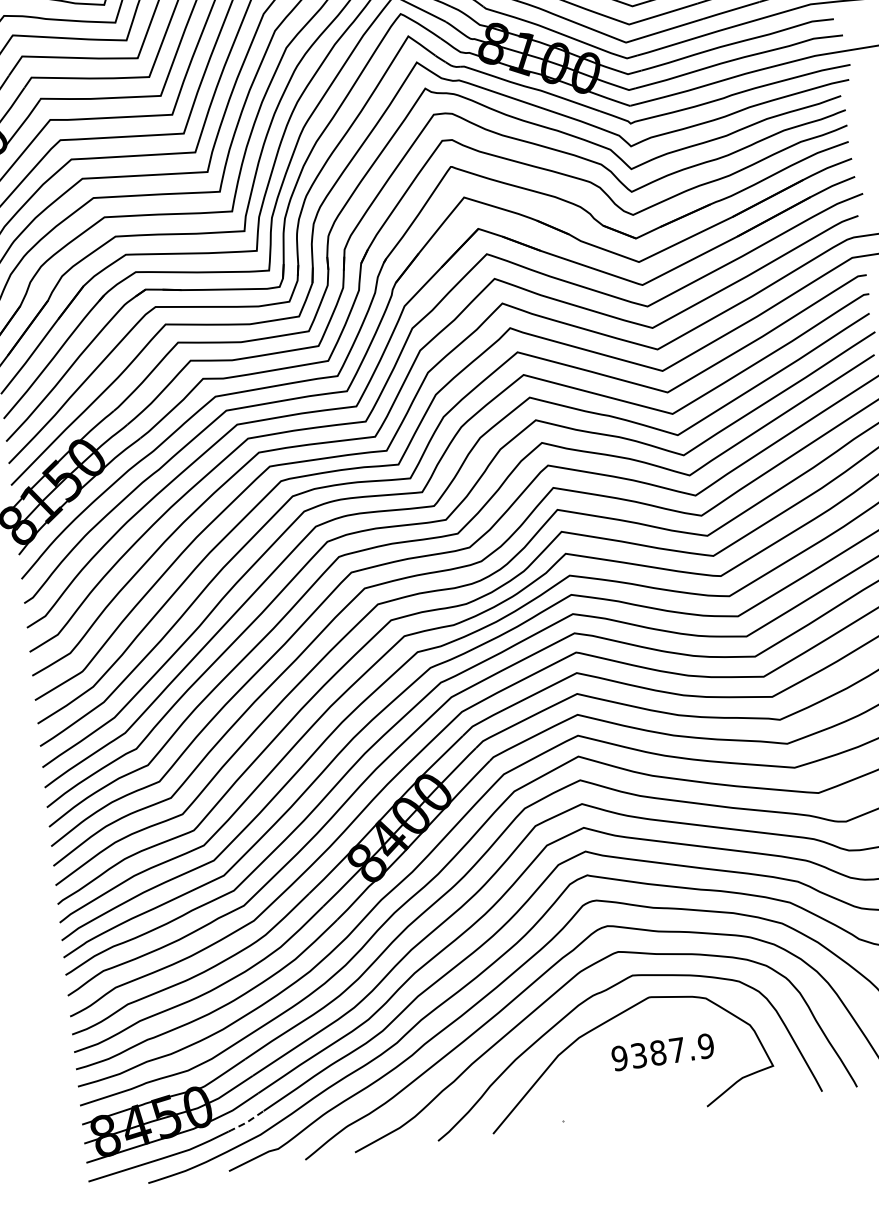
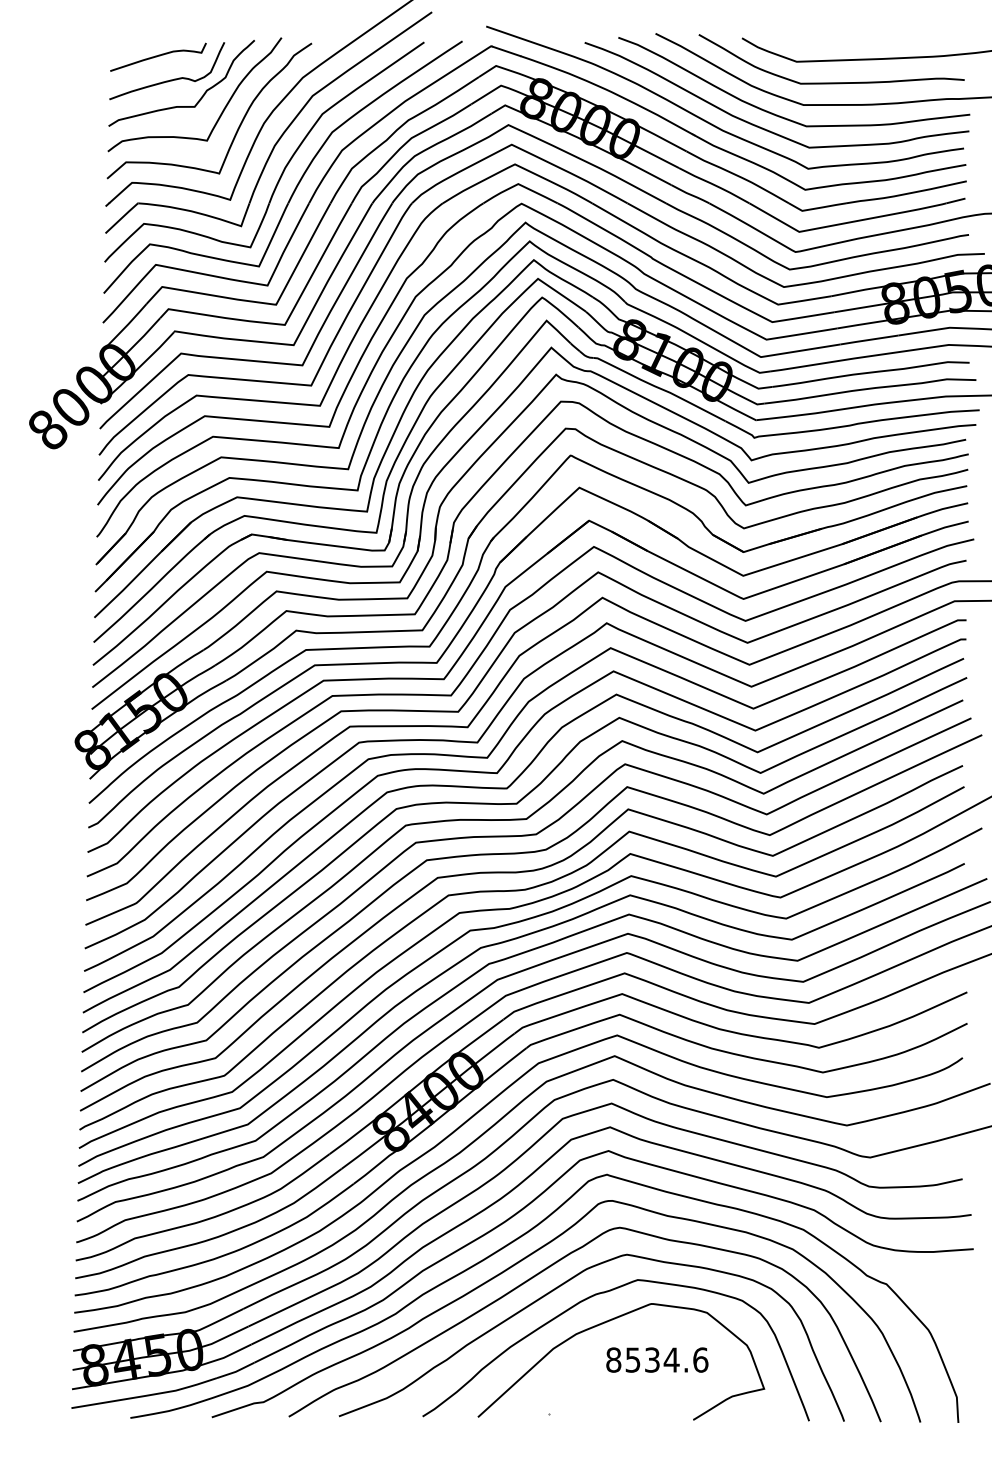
text: (663, 1051) -> (657, 1359), 9387.9 -> 8534.6
line: (246, 1122) -> (235, 1371), dashed -> solid

